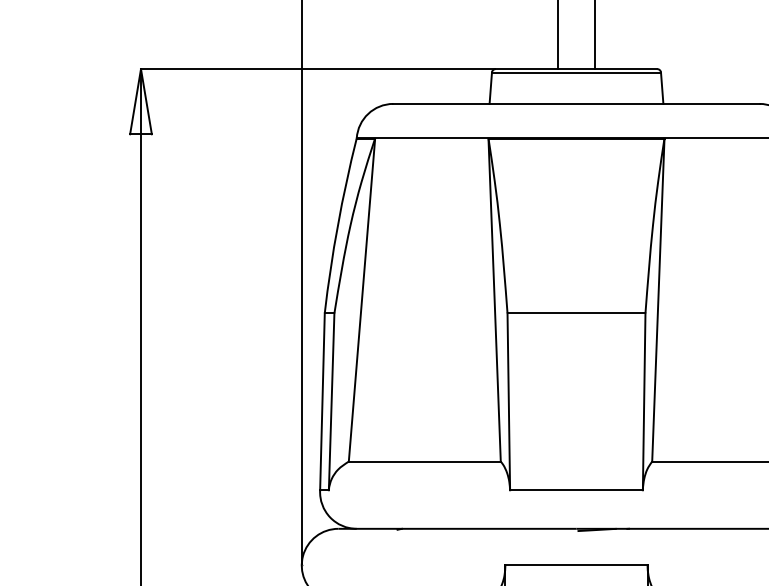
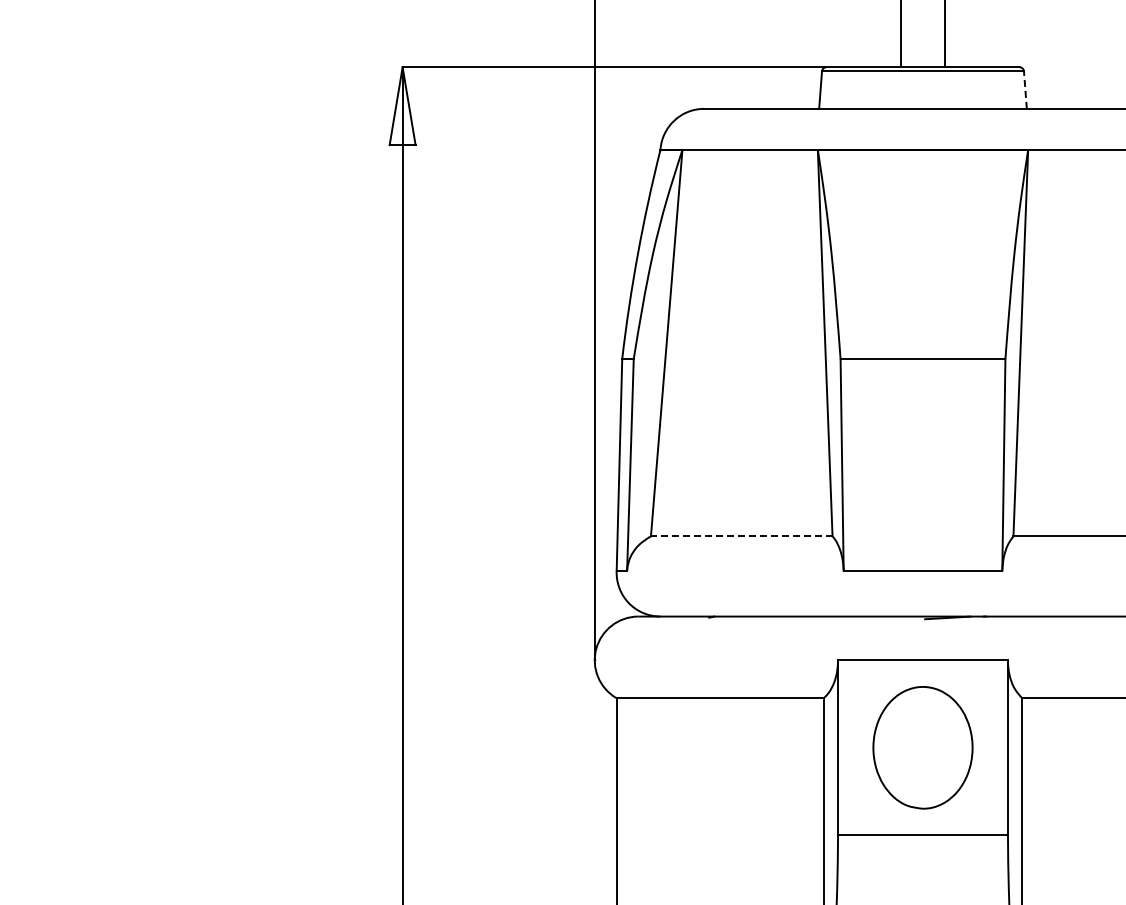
line: (662, 88) -> (1025, 90), solid -> dashed
line: (424, 461) -> (741, 536), solid -> dashed

